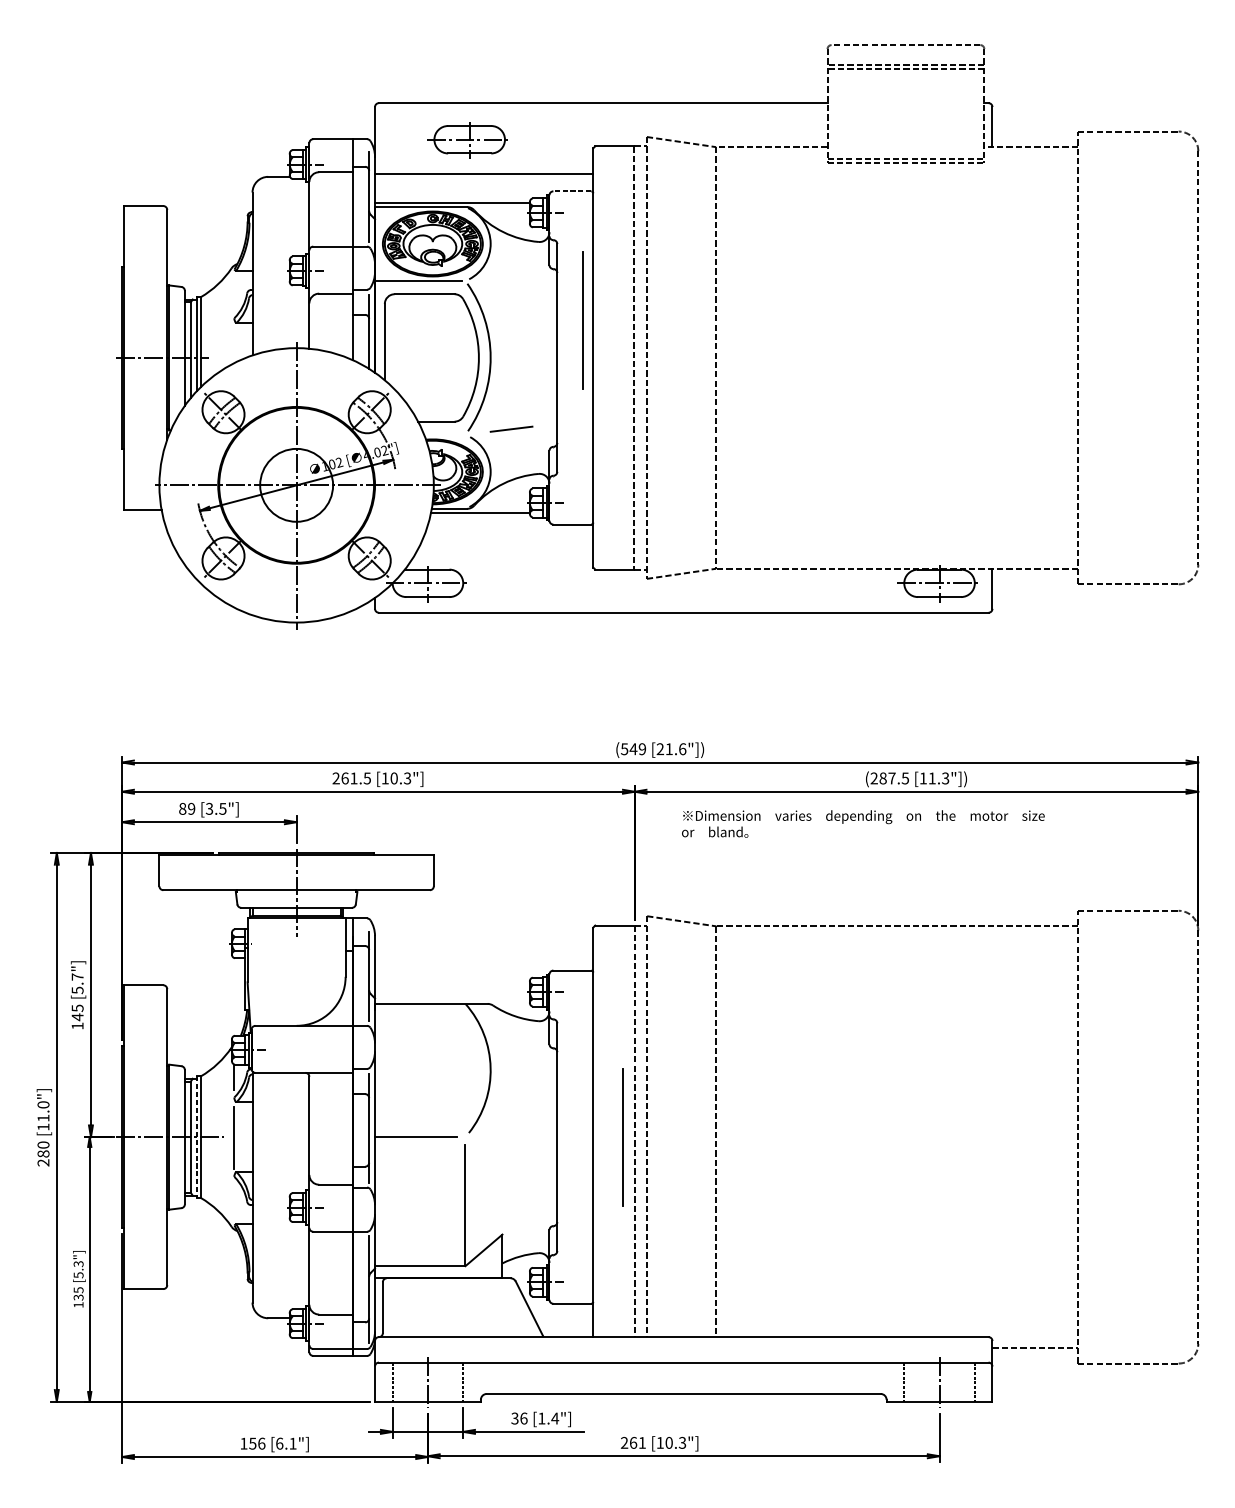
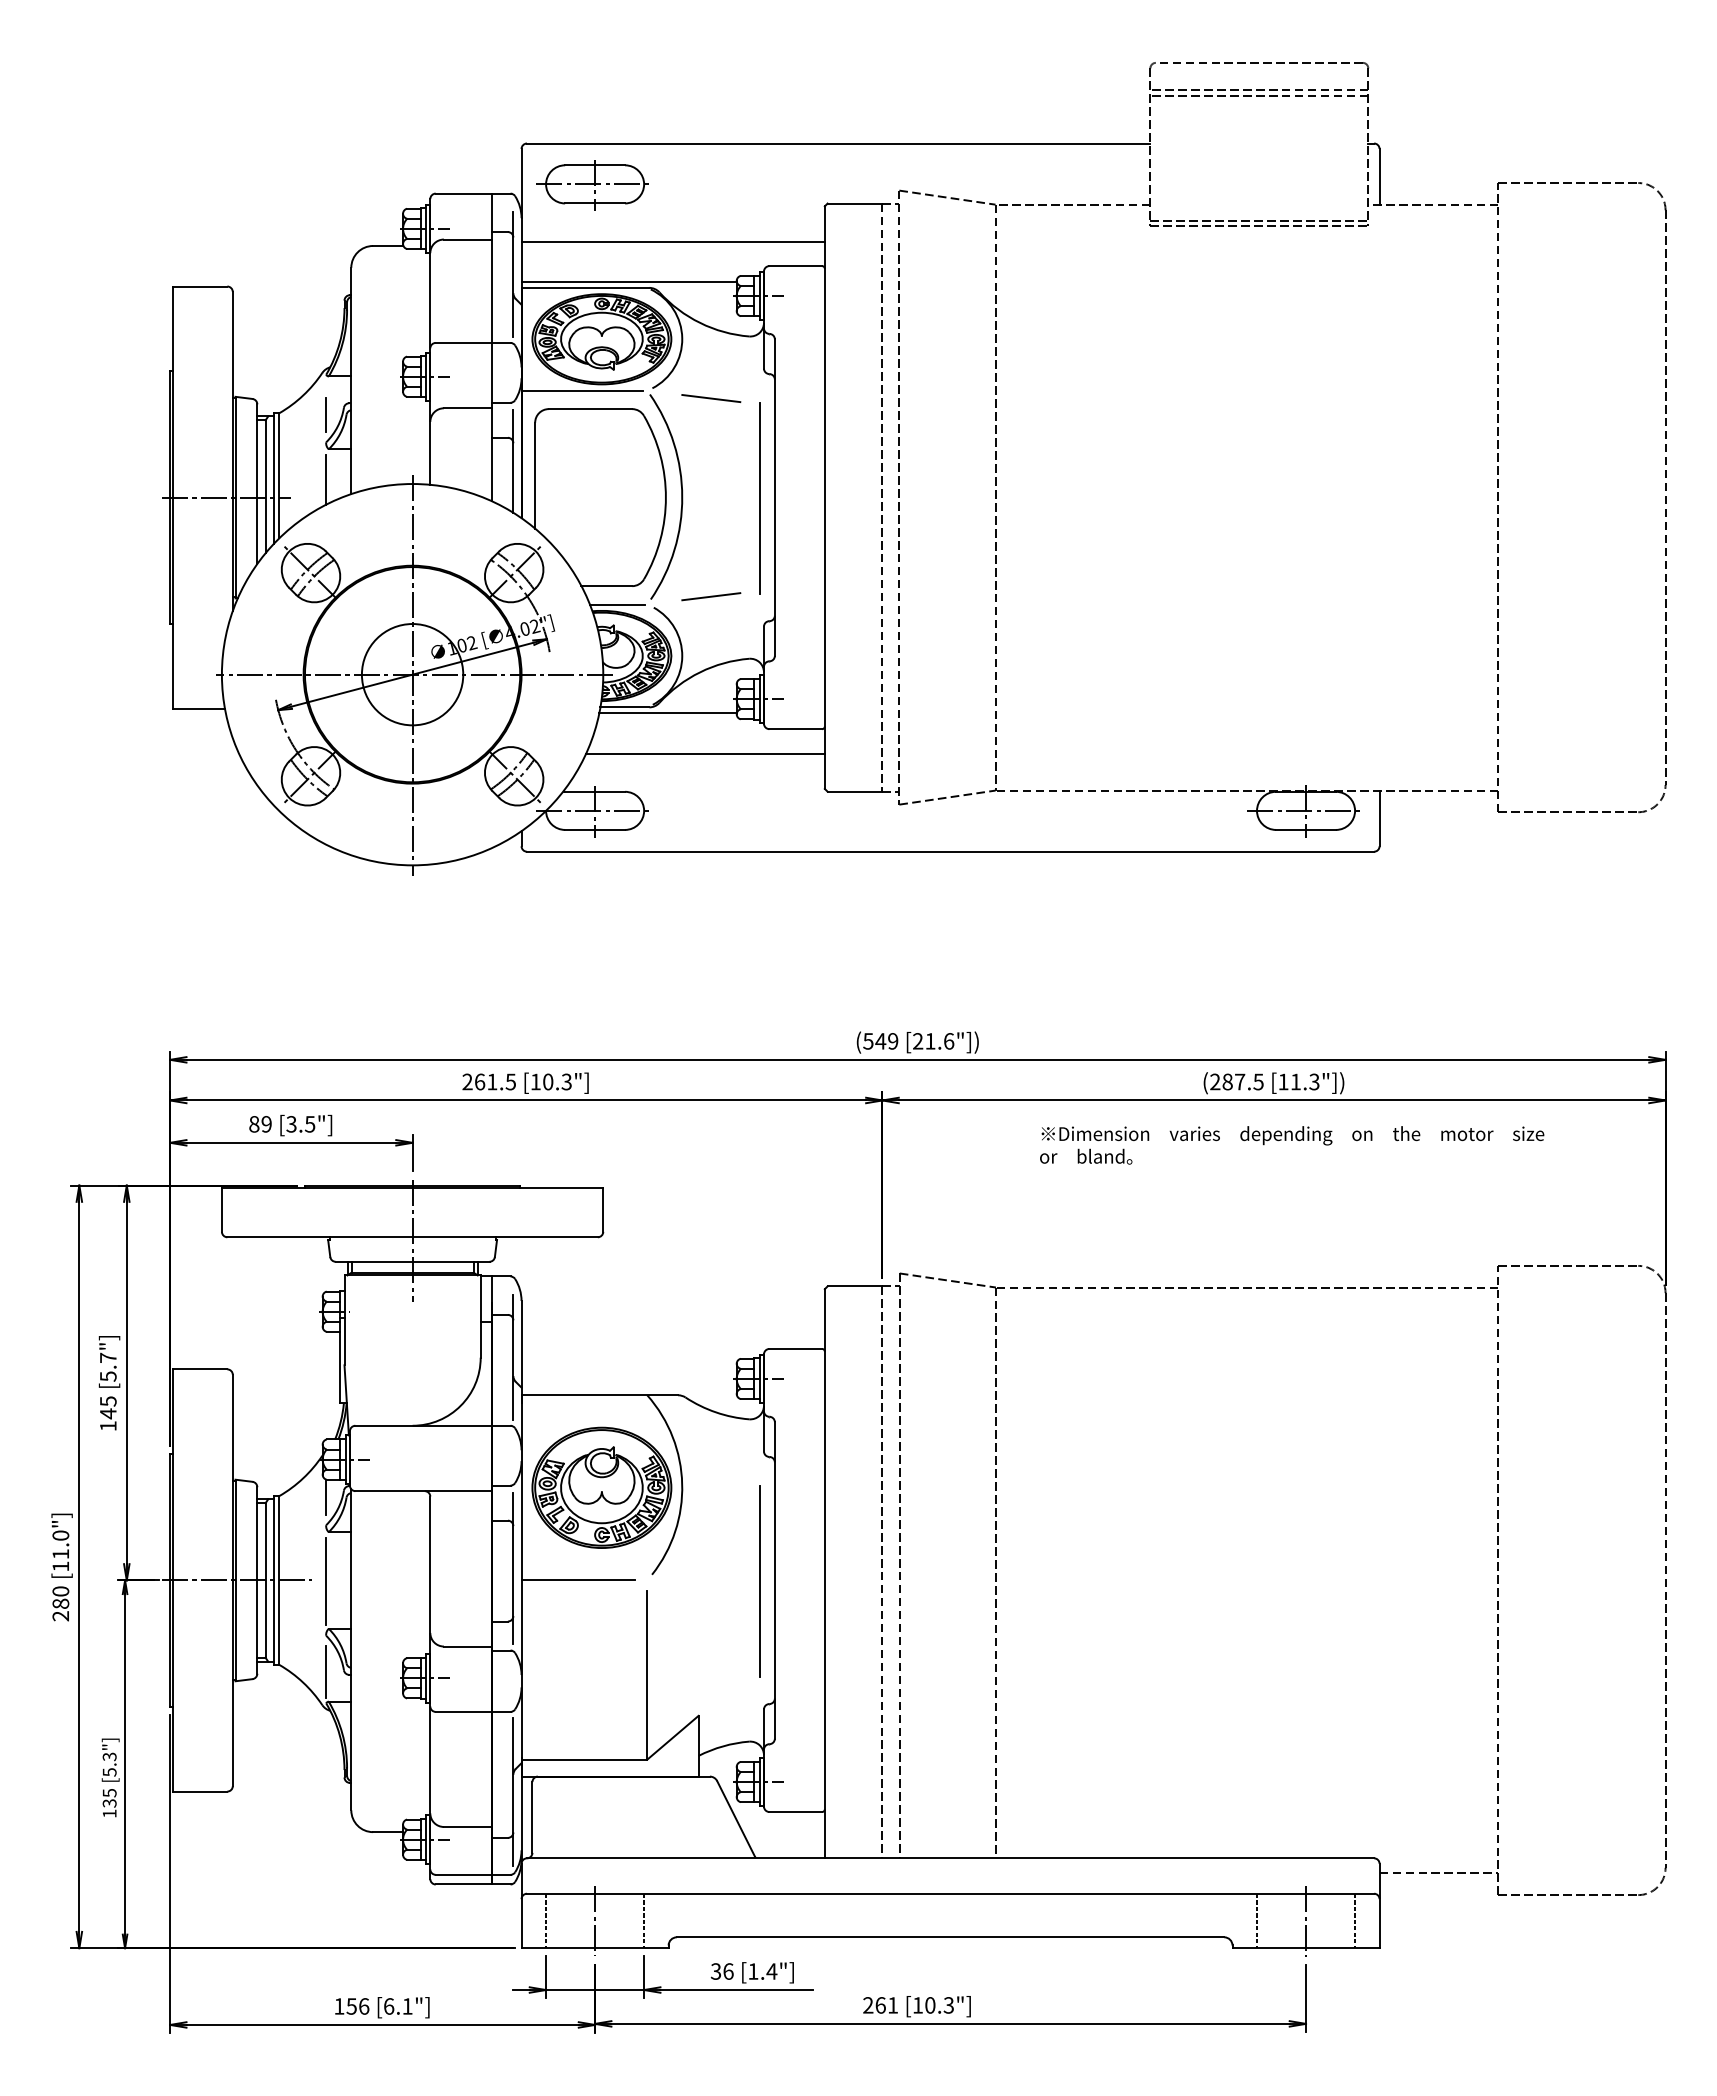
part: (467, 140) -> (592, 185), moved
line: (572, 191) -> (795, 266), dashed -> solid
line: (511, 286) -> (711, 398), added
line: (234, 298) -> (326, 414), added
line: (582, 320) -> (759, 498), moved
line: (234, 344) -> (326, 479), added
line: (444, 434) -> (617, 604), added
line: (507, 542) -> (705, 753), added
text: (863, 824) -> (1292, 1145), moved
part: (432, 1070) -> (601, 1487), added
line: (196, 1137) -> (273, 1580), dashed -> solid
line: (622, 1137) -> (759, 1581), moved
line: (234, 1202) -> (326, 1671), added

